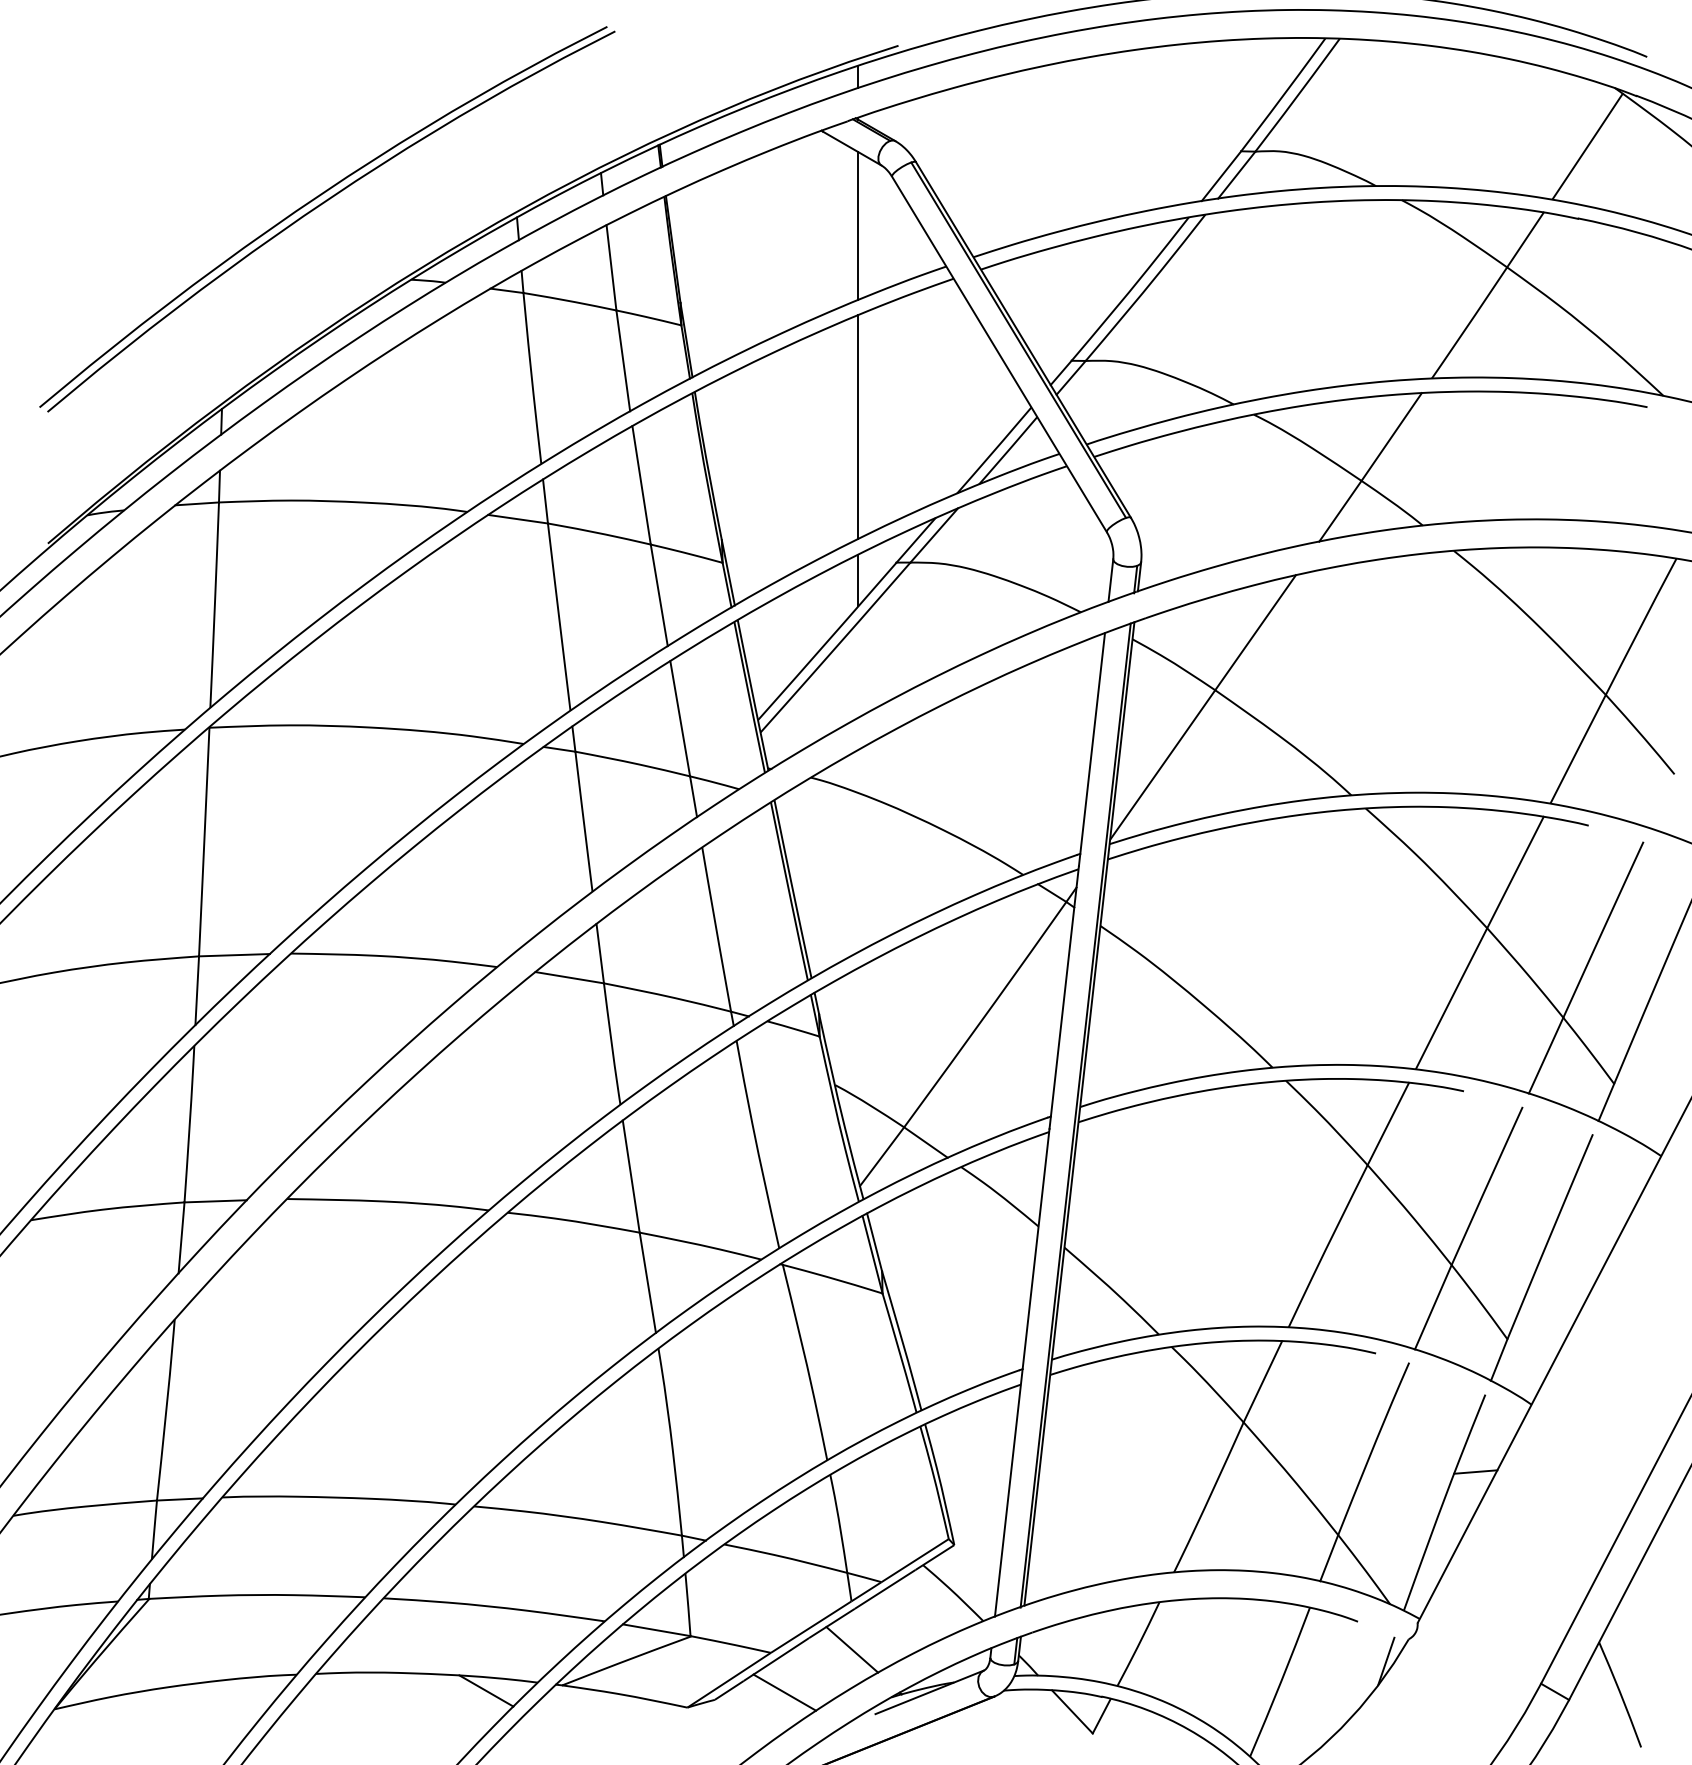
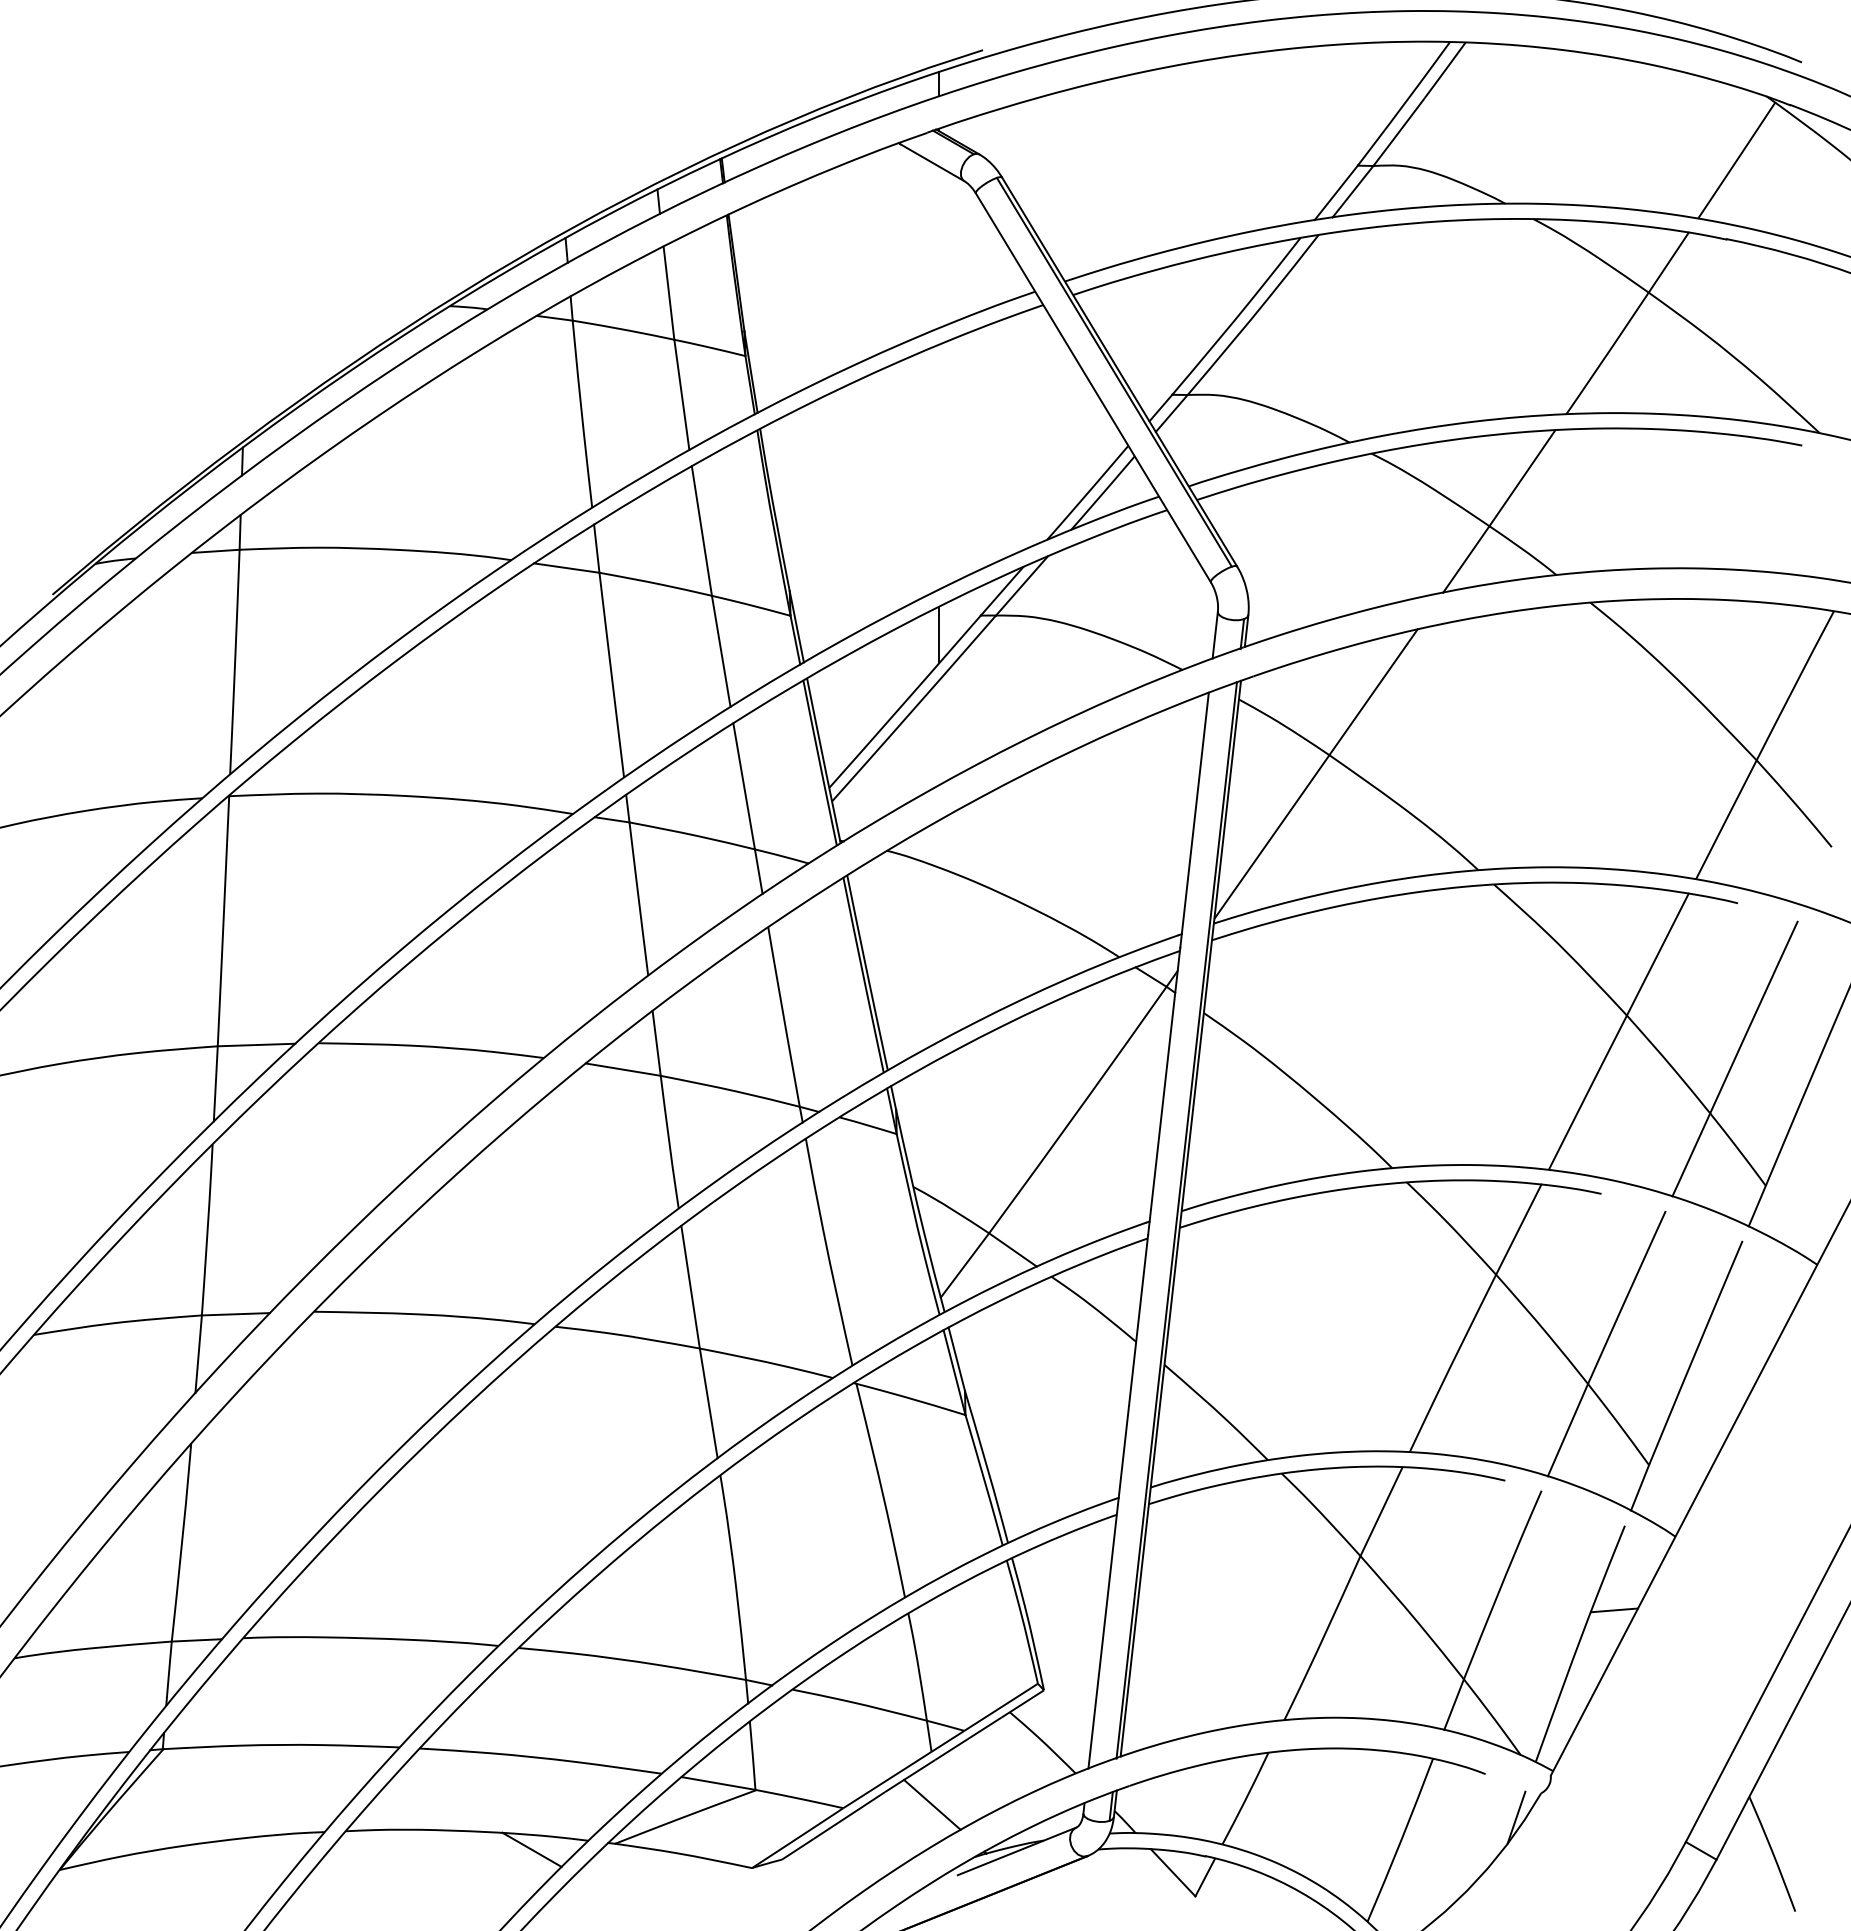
part: (318, 207) -> (348, 227), removed
line: (858, 225) -> (939, 246), removed
line: (858, 426) -> (939, 466), removed
line: (784, 1692) -> (858, 1851), removed

